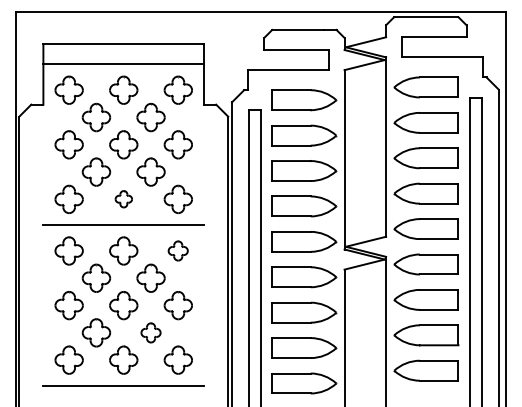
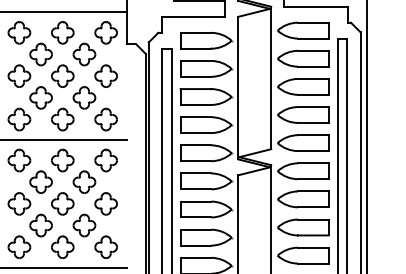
part: (123, 198) -> (62, 118), size x1.67
part: (177, 250) -> (105, 160), size x1.43
part: (150, 332) -> (84, 225), size x1.43

